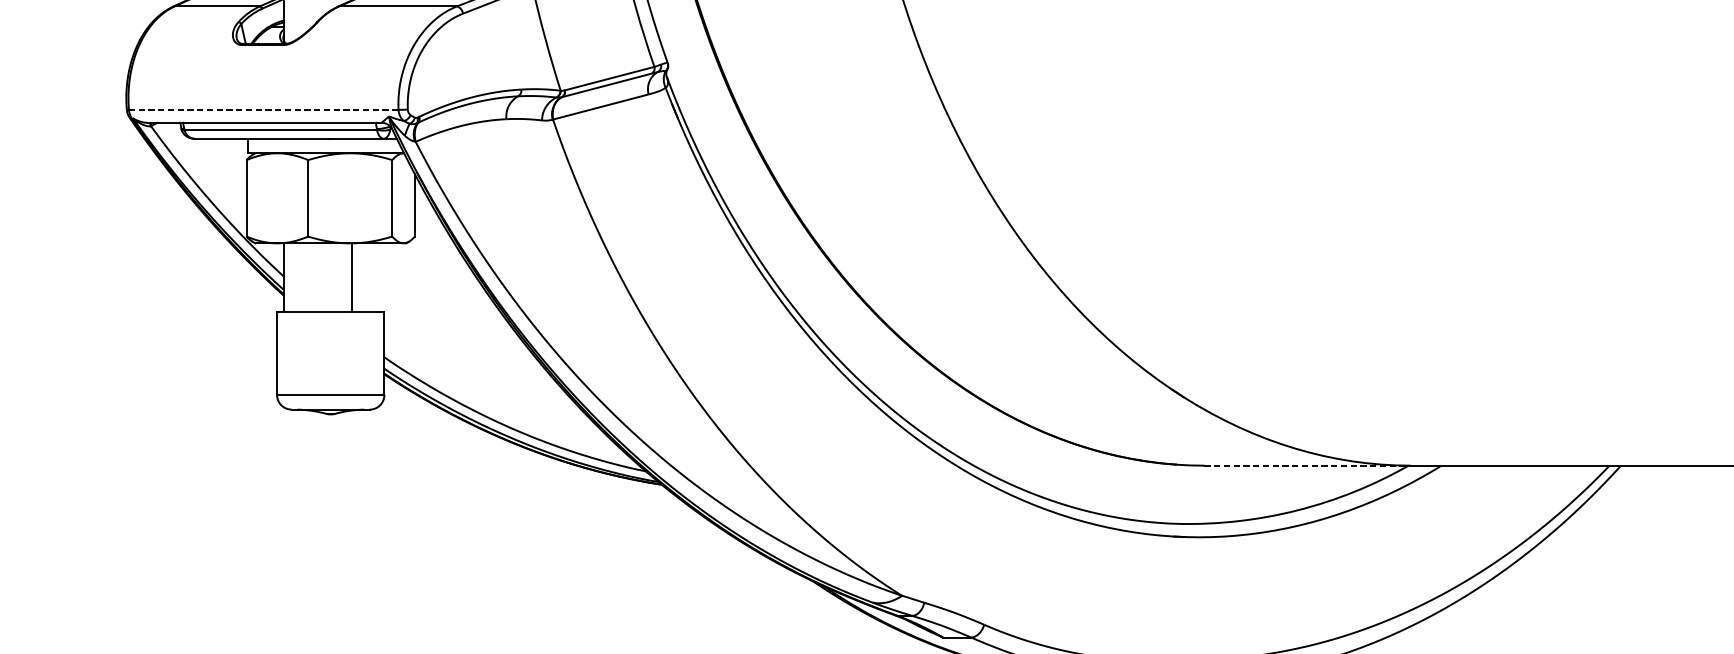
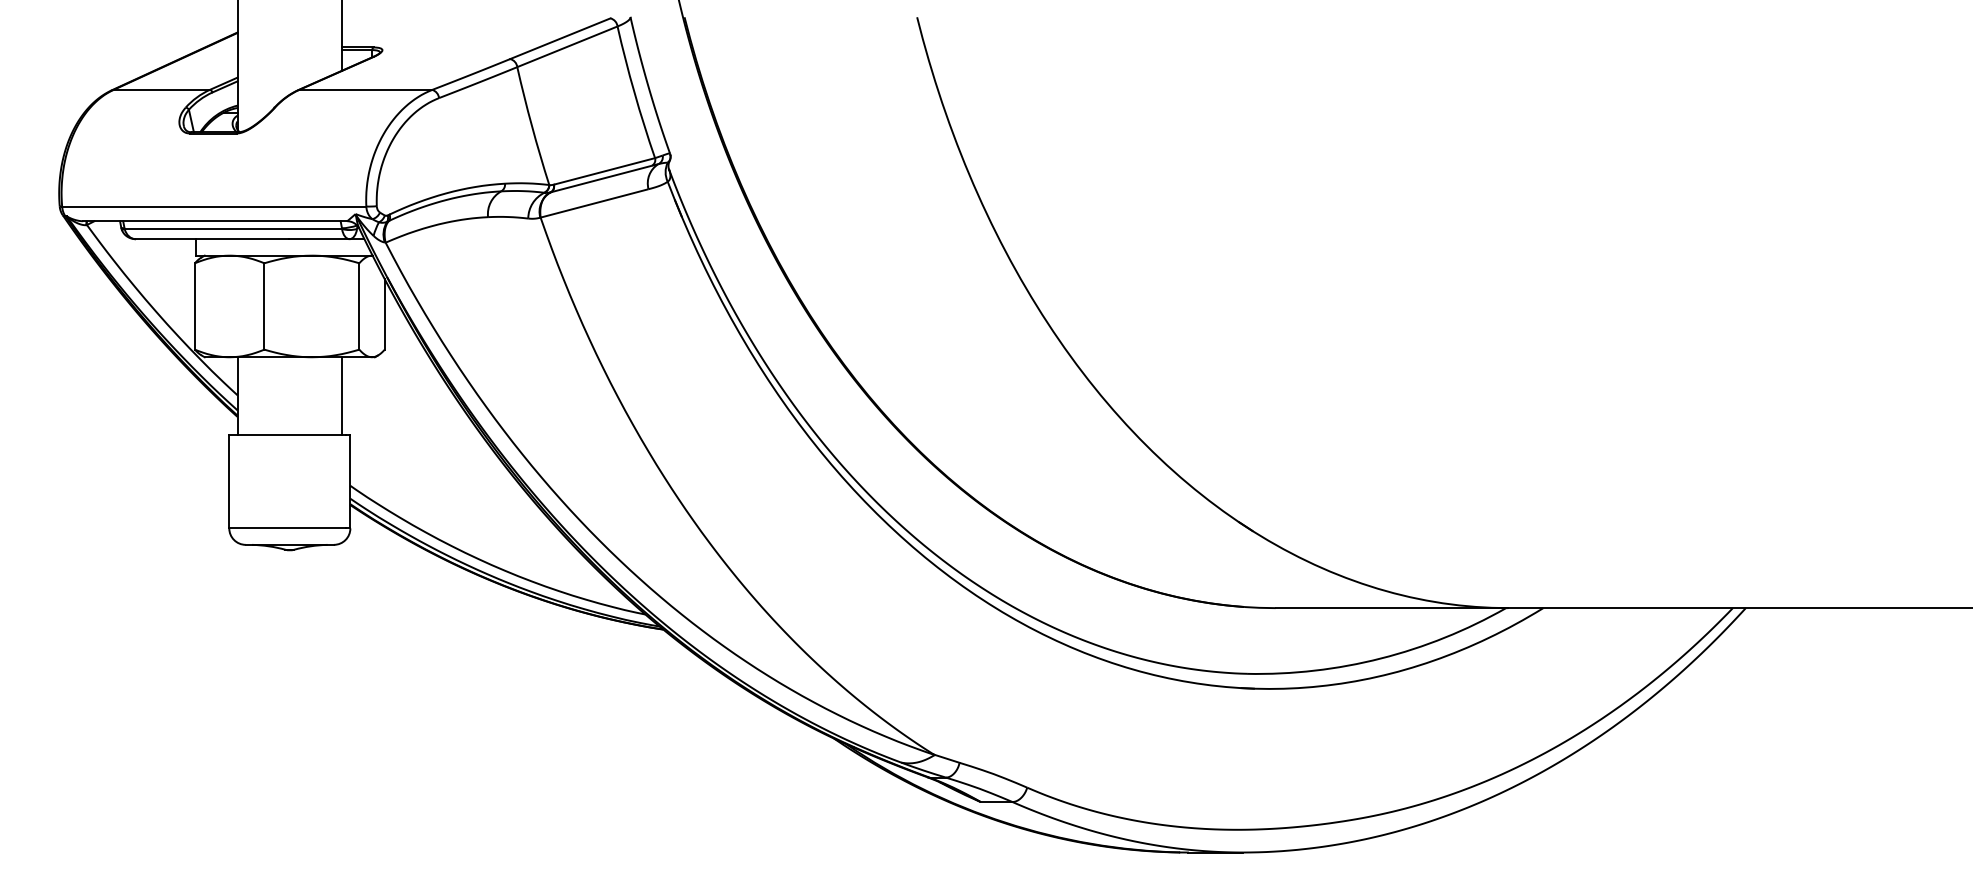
line: (263, 109) -> (214, 206), dashed -> solid
line: (352, 278) -> (342, 396), moved
line: (1307, 466) -> (1392, 608), dashed -> solid

